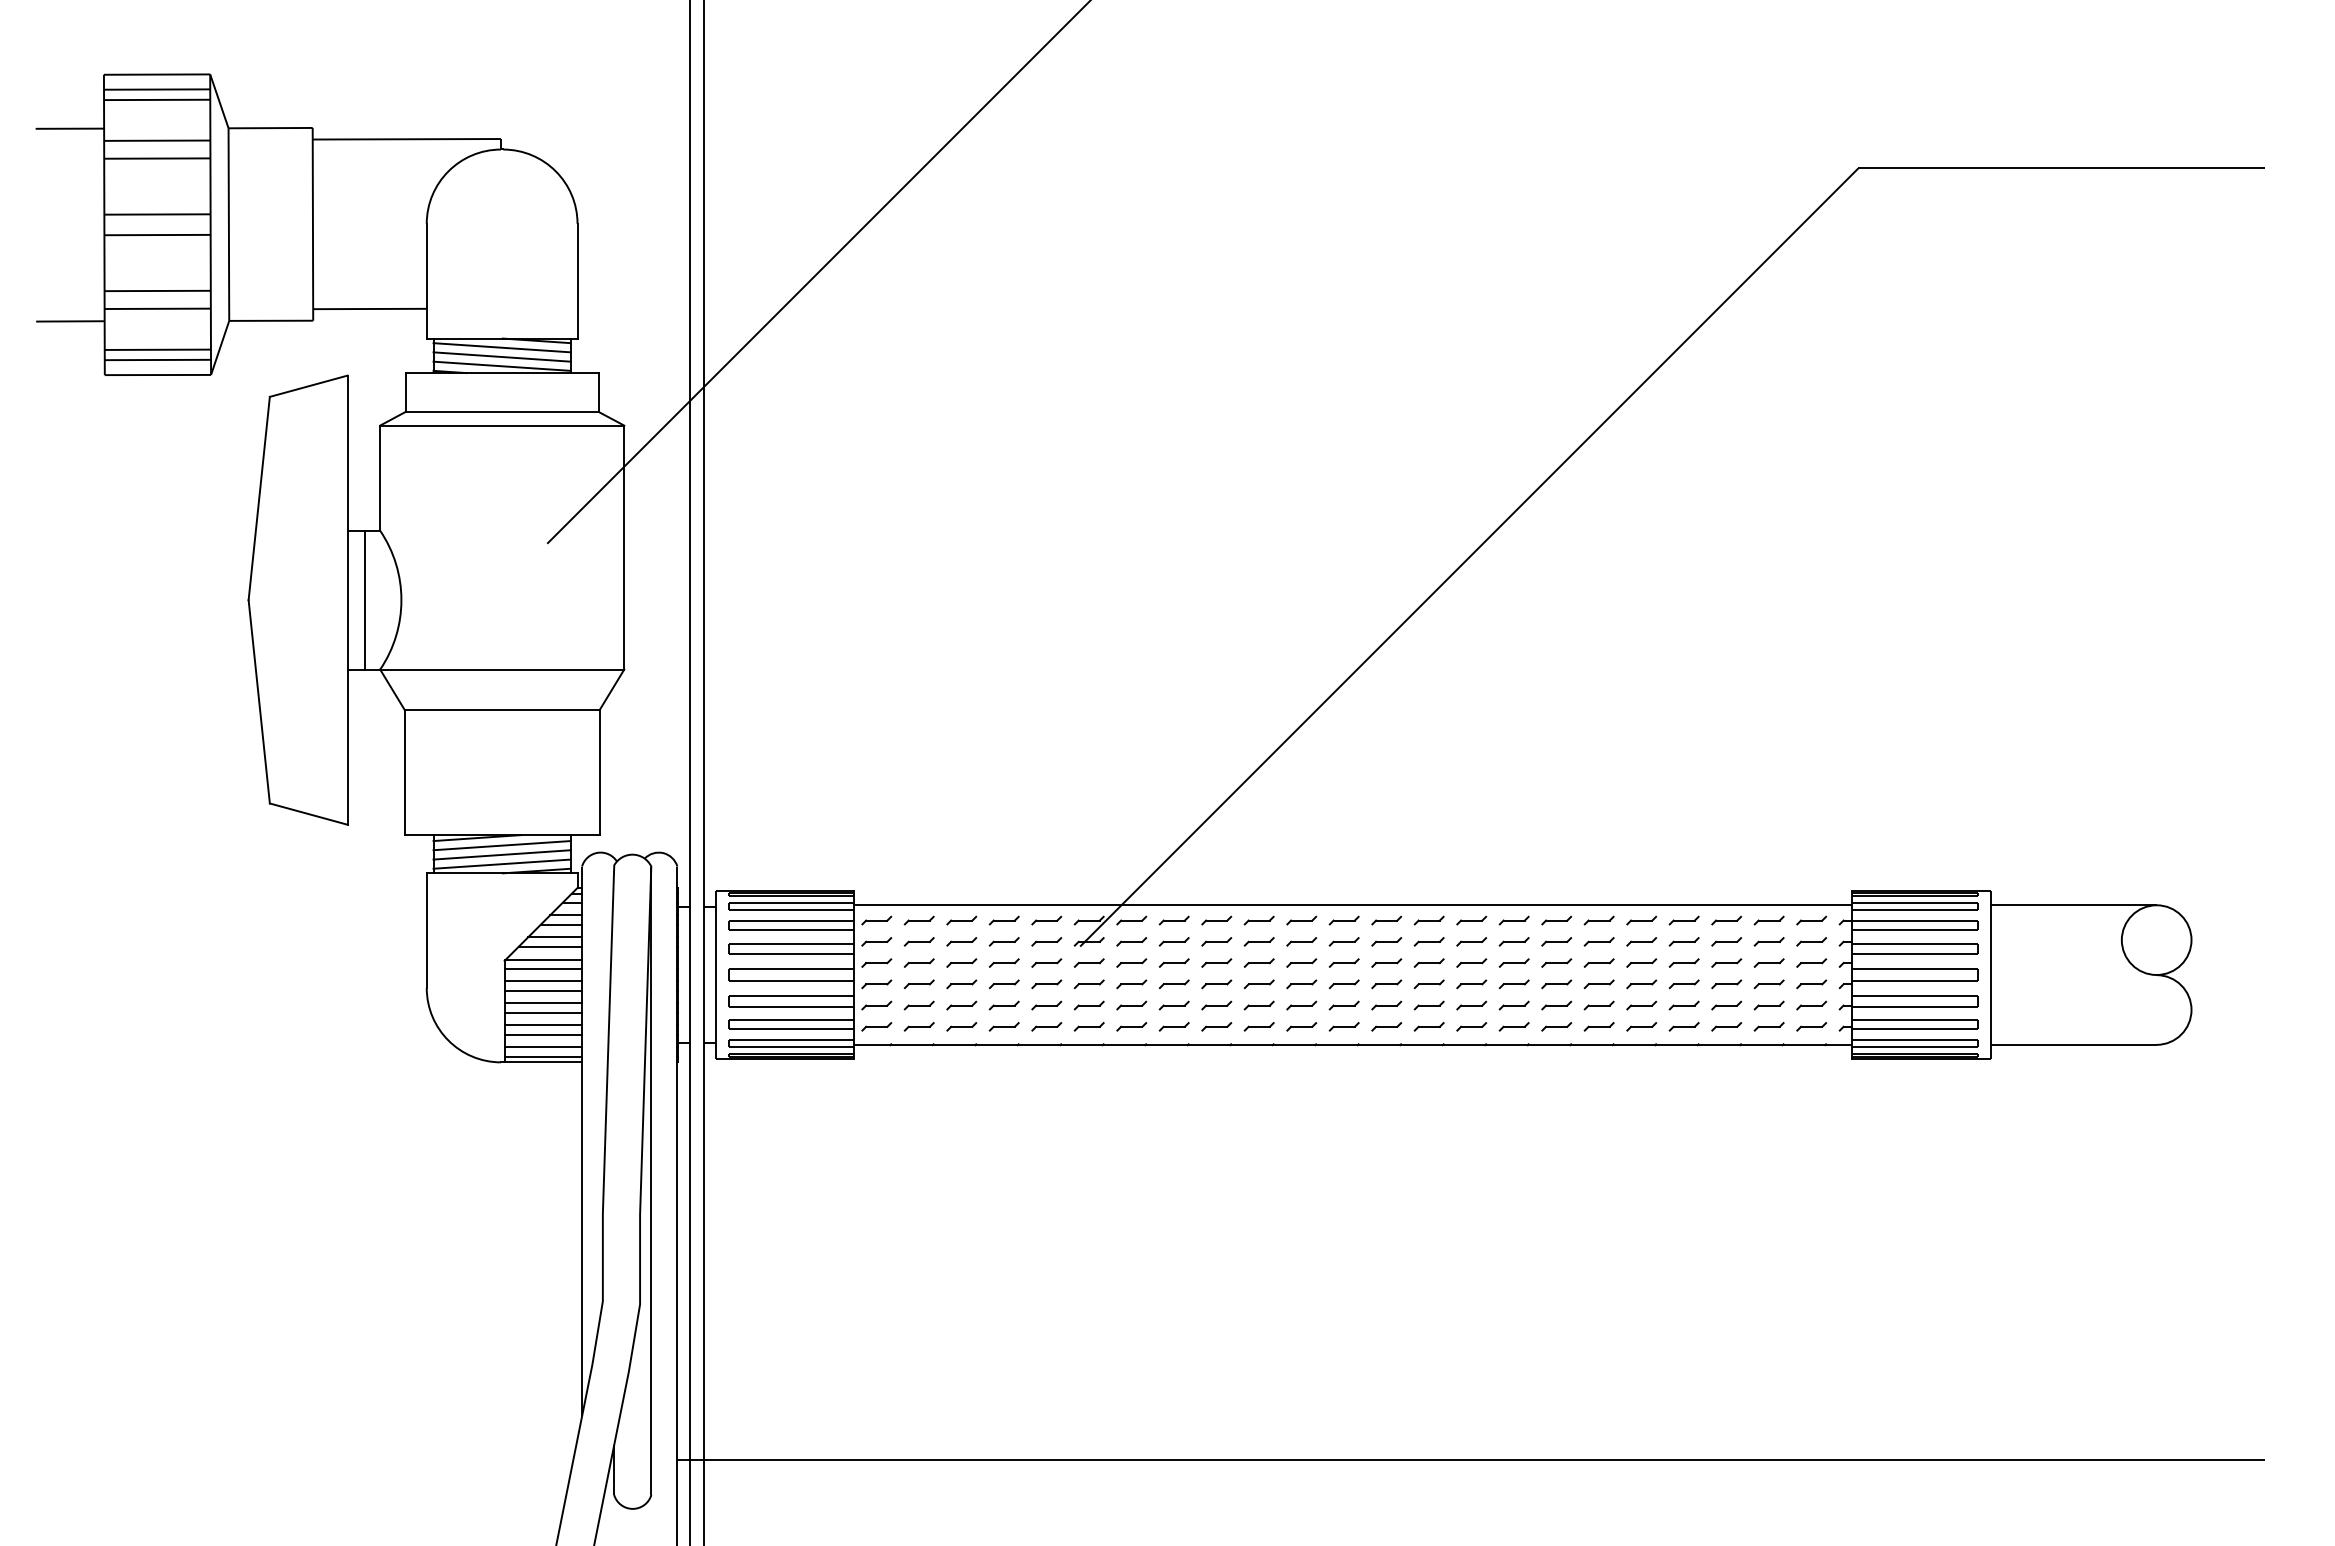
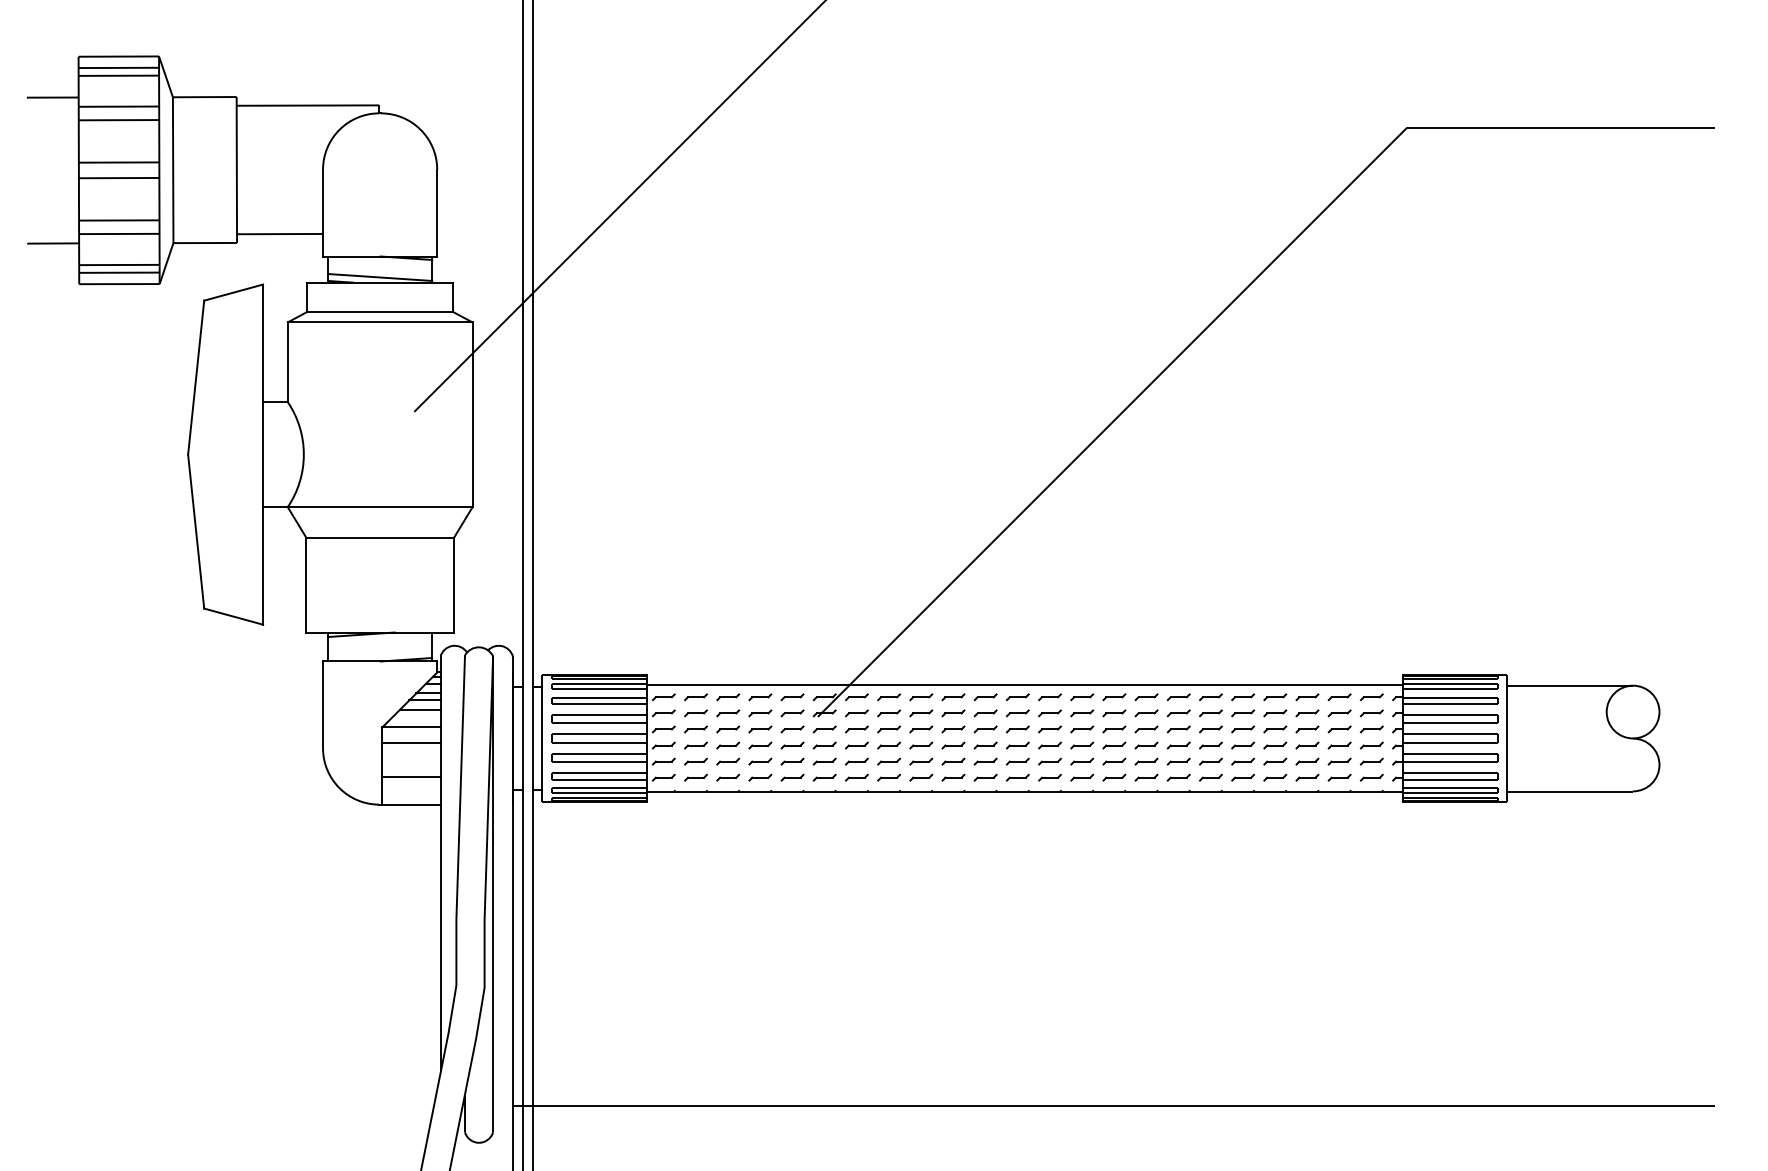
line: (501, 347) -> (379, 263), removed
line: (501, 356) -> (379, 270), removed
line: (365, 599) -> (276, 454), removed
line: (501, 845) -> (379, 640), removed
line: (501, 854) -> (379, 647), removed
line: (501, 863) -> (379, 654), removed
line: (550, 946) -> (416, 716), removed
line: (543, 968) -> (411, 733), removed
line: (543, 990) -> (411, 750), removed
line: (543, 1003) -> (411, 760), removed
line: (543, 1012) -> (411, 766), removed
line: (543, 1034) -> (411, 783), removed
line: (543, 1047) -> (411, 793), removed
line: (543, 1056) -> (411, 800), removed

